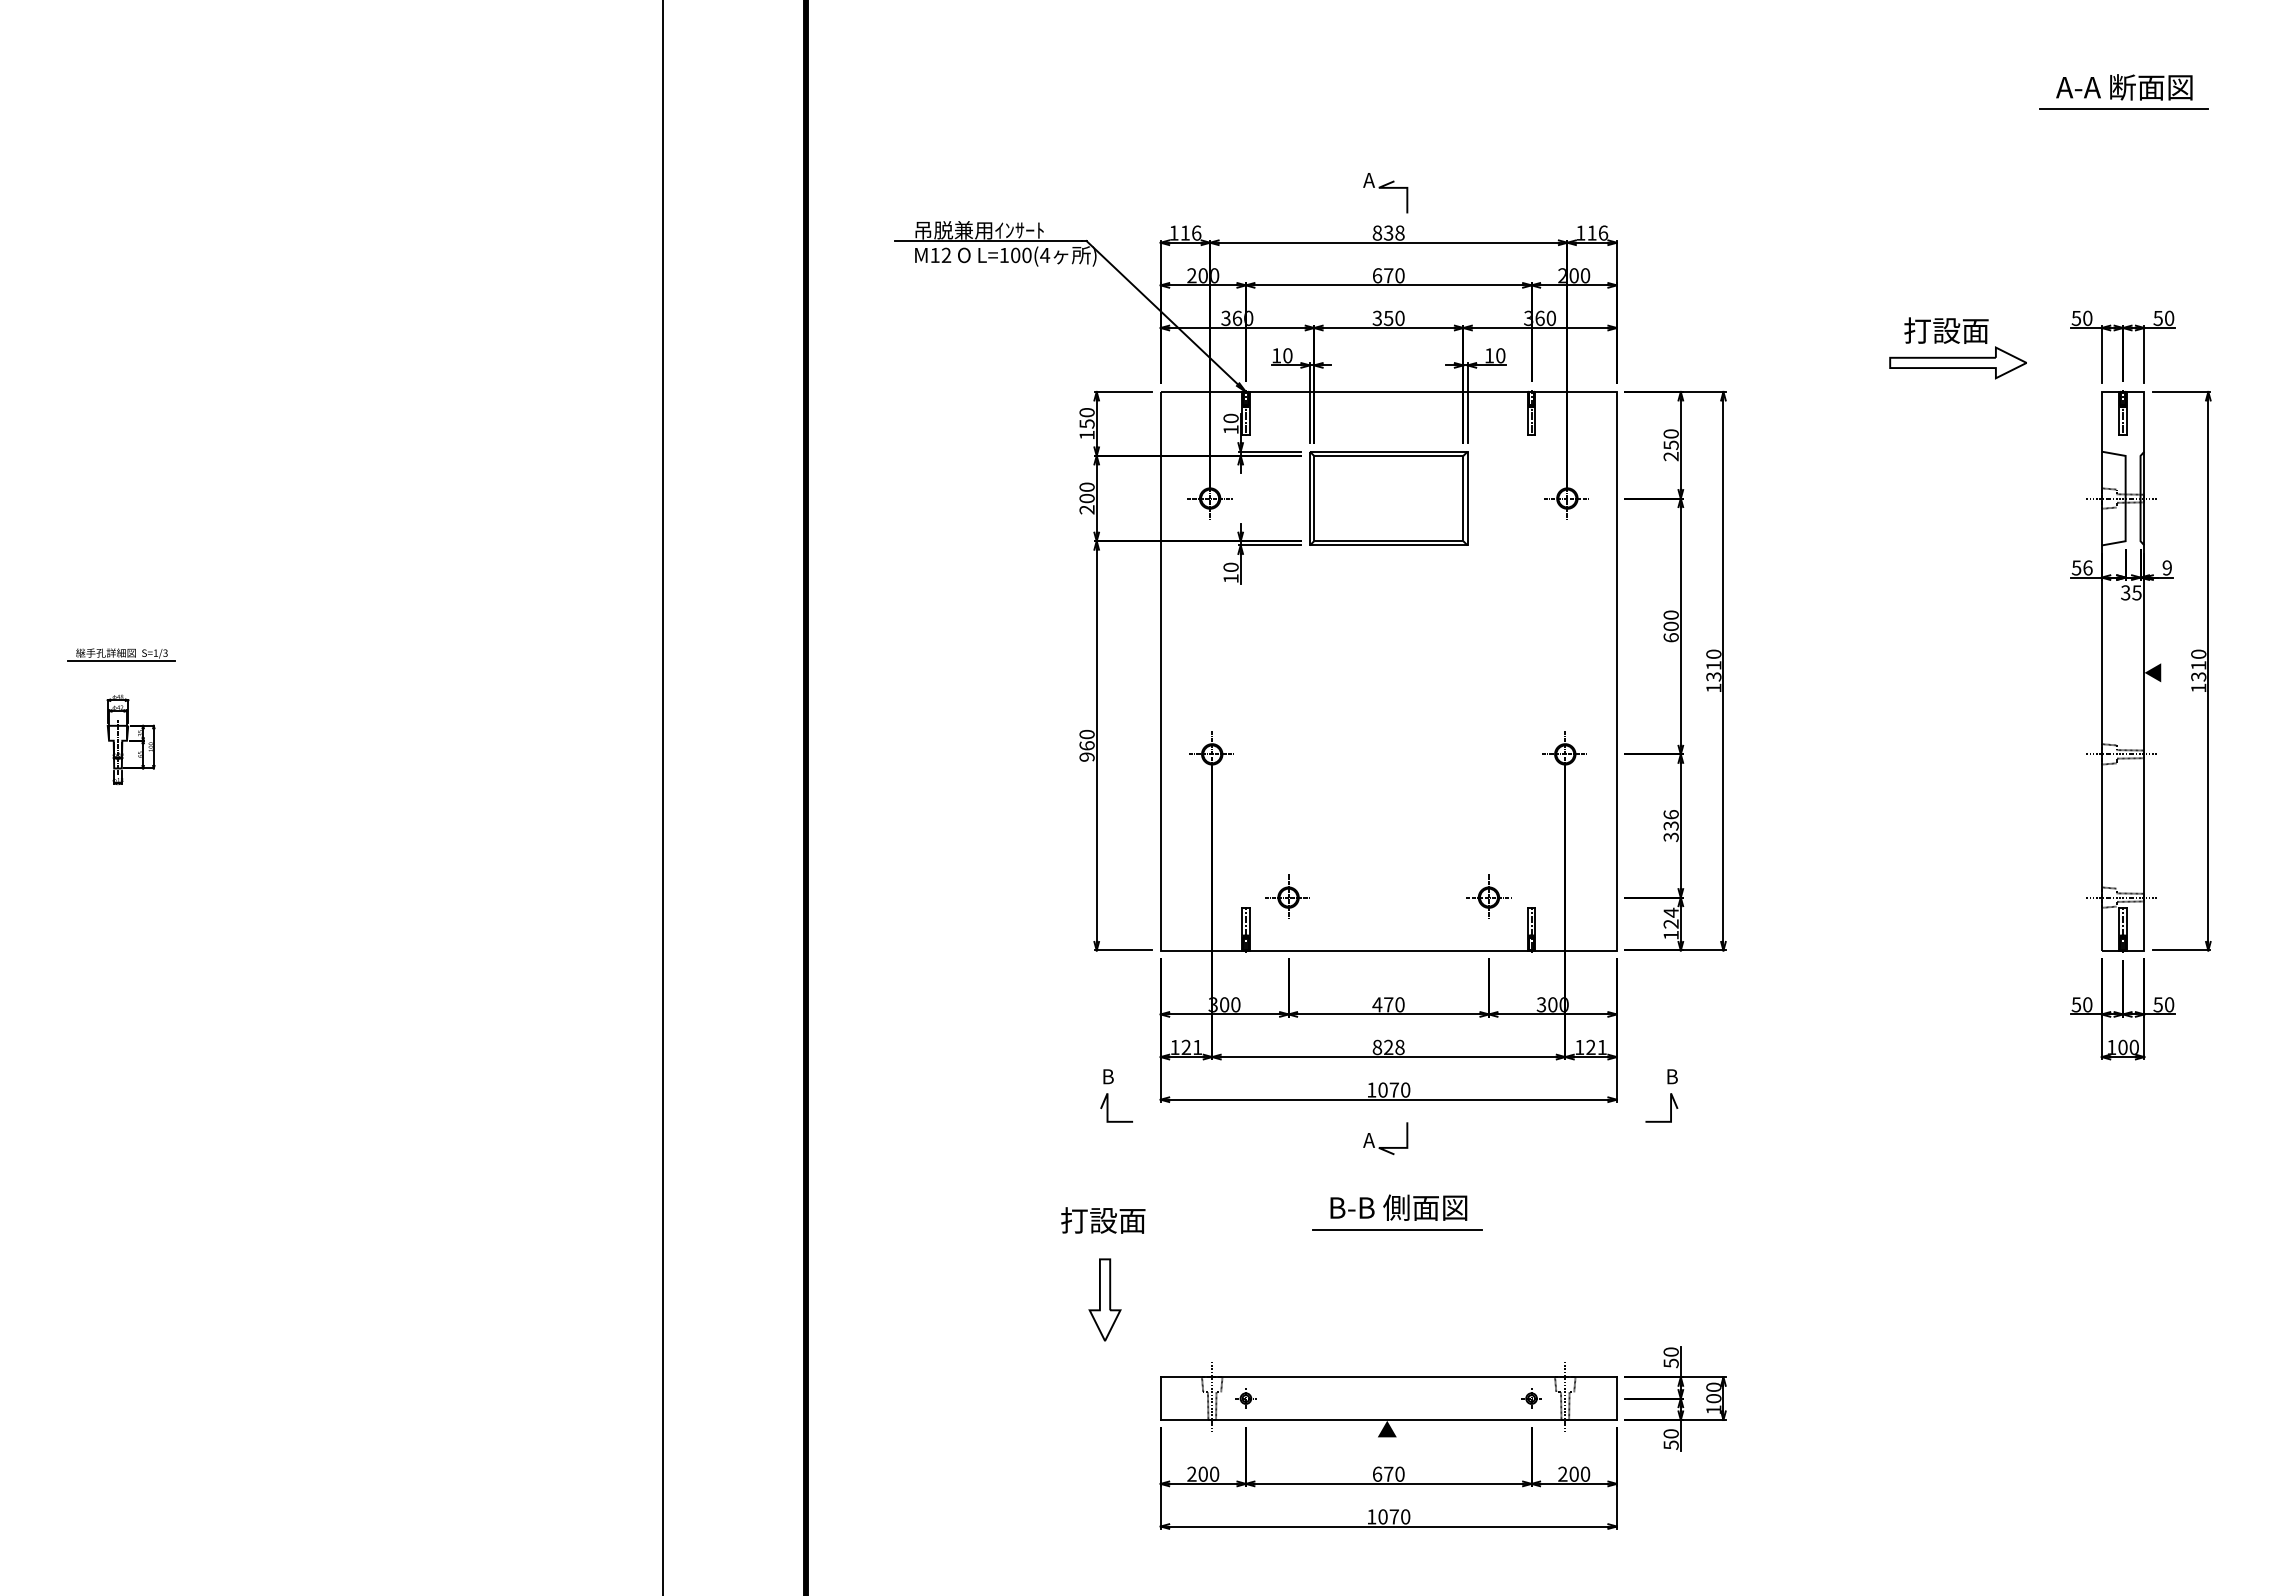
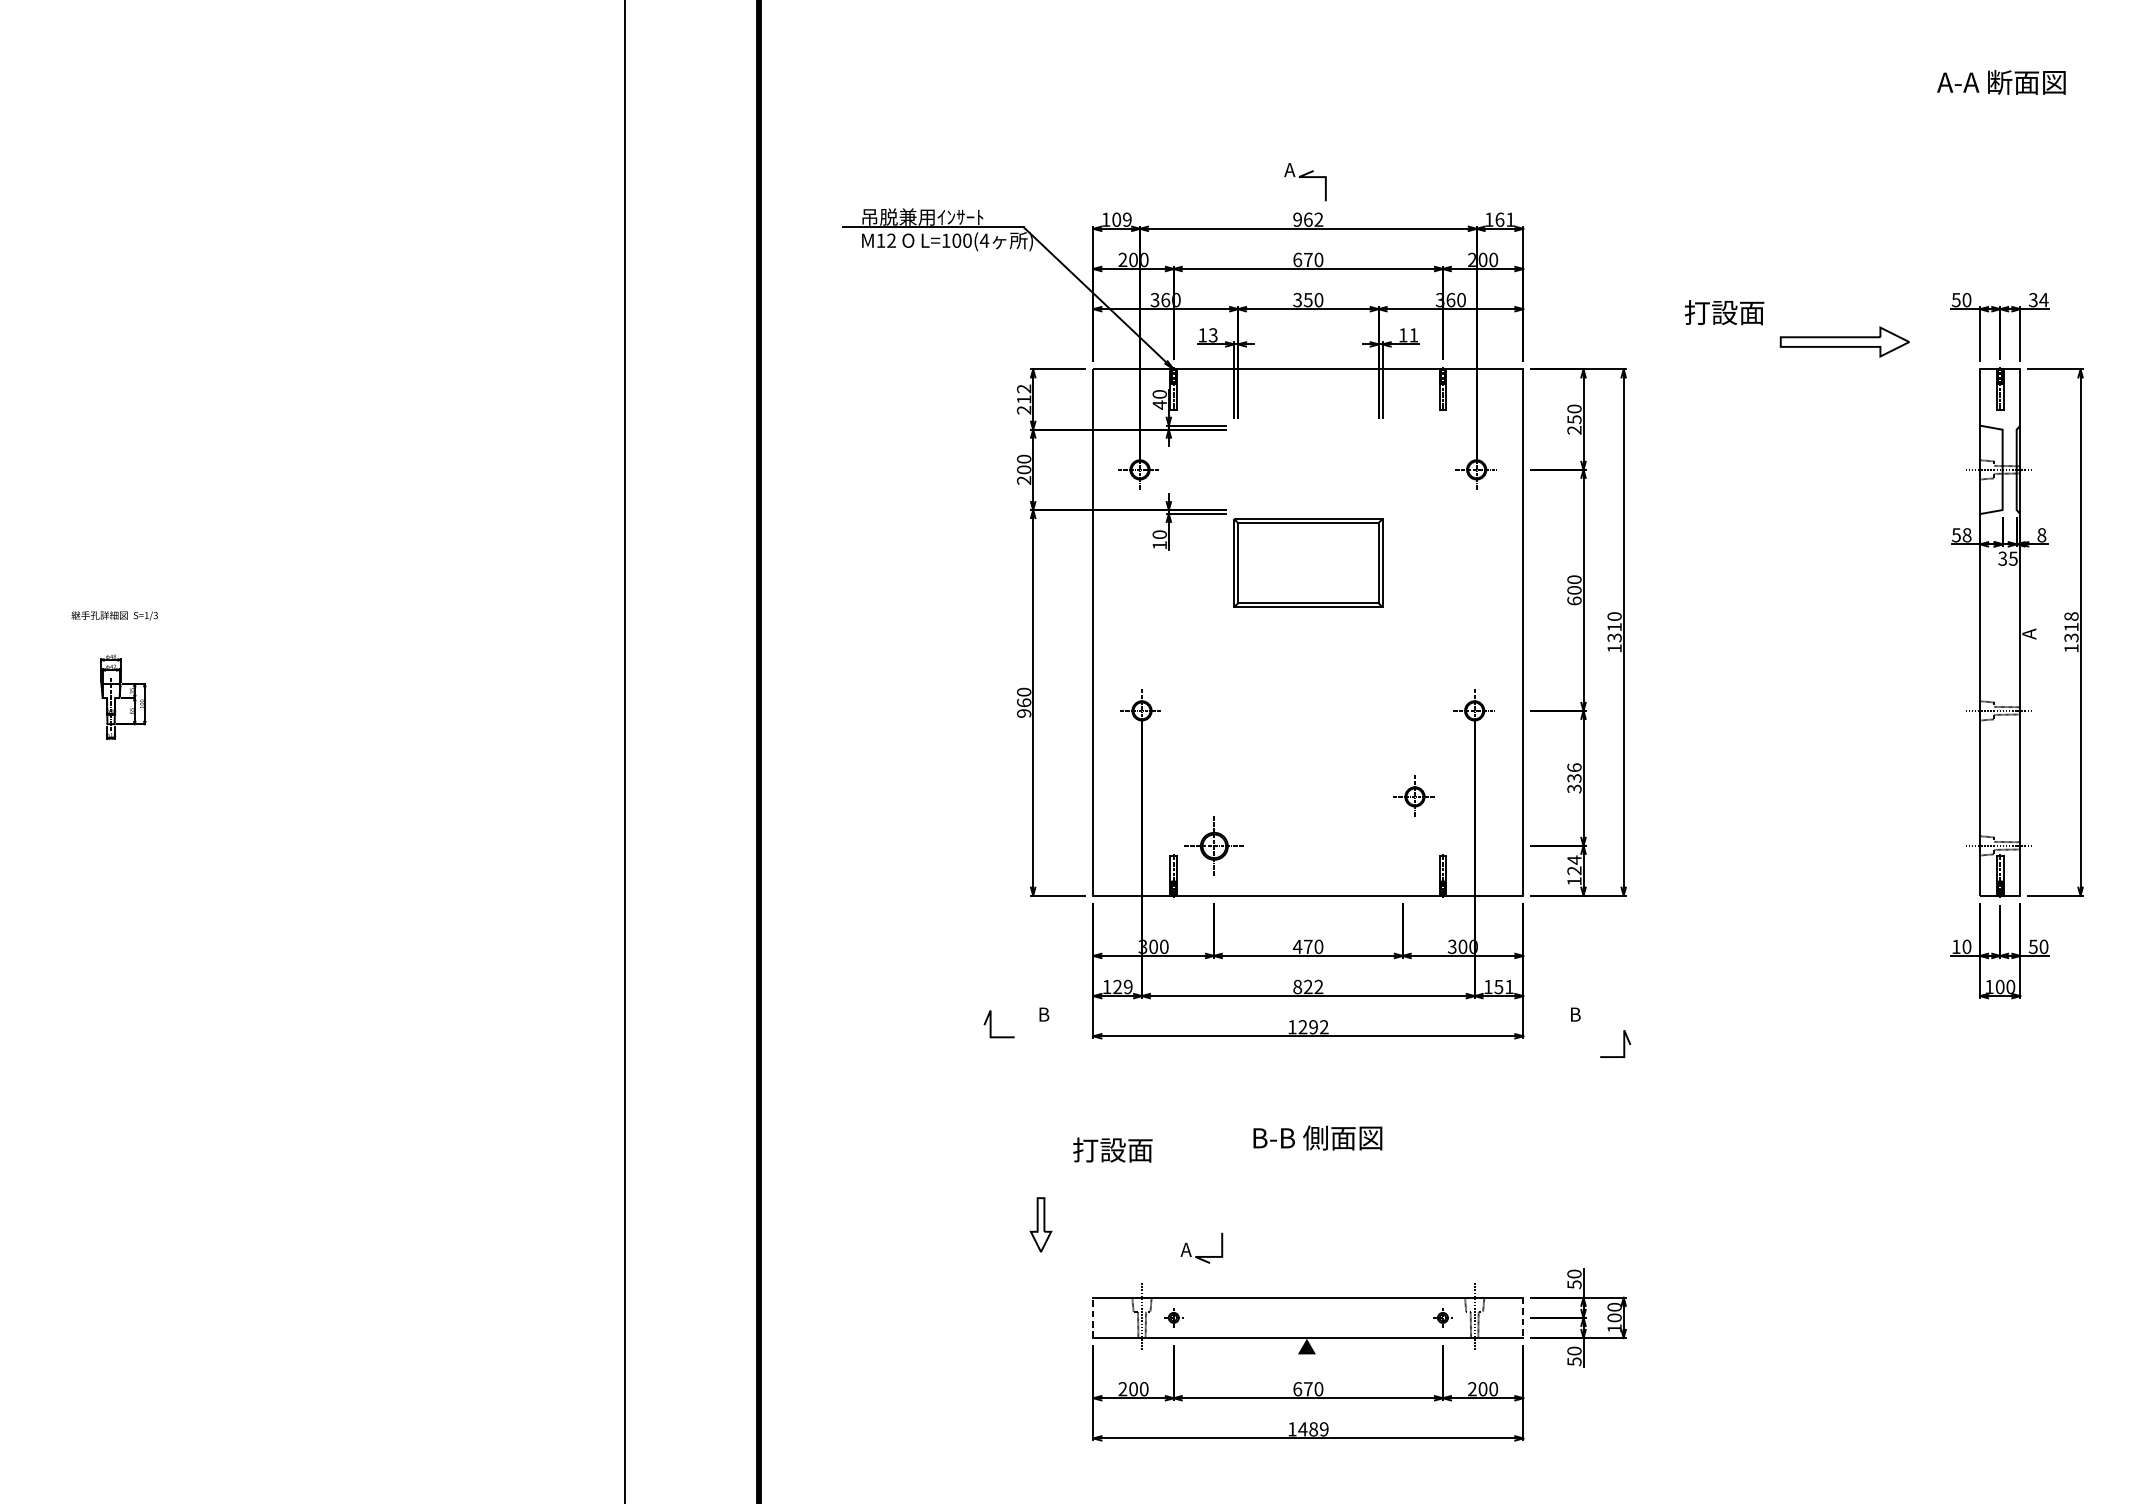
line: (2123, 109) -> (2000, 103), removed
text: (1190, 232) -> (1121, 219), 116 -> 109
text: (1388, 232) -> (1308, 219), 838 -> 962
text: (1597, 232) -> (1505, 219), 116 -> 161
text: (2164, 318) -> (2039, 300), 50 -> 34
text: (1946, 330) -> (1724, 312), moved
text: (1287, 355) -> (1212, 335), 10 -> 13
text: (1500, 355) -> (1413, 335), 10 -> 11
text: (1086, 423) -> (1023, 399), 150 -> 212
text: (1230, 429) -> (1159, 404), 10 -> 40
part: (1388, 498) -> (1308, 563), moved
text: (2087, 567) -> (1966, 534), 56 -> 58
text: (2166, 567) -> (2041, 534), 9 -> 8
text: (2198, 653) -> (2071, 615), 1310 -> 1318
line: (121, 661) -> (114, 623), removed
text: (2153, 672) -> (2028, 633), ▲ -> A
part: (1287, 896) -> (1212, 844), size x1.4
part: (1488, 896) -> (1414, 795), moved
text: (2076, 1004) -> (1956, 946), 50 -> 10
text: (1197, 1047) -> (1128, 987), 121 -> 129
text: (1399, 1047) -> (1318, 987), 828 -> 822
text: (1590, 1047) -> (1498, 987), 121 -> 151
text: (1394, 1089) -> (1313, 1026), 1070 -> 1292
line: (1108, 1107) -> (991, 1023), moved
line: (1670, 1107) -> (1623, 1043), moved
part: (1385, 1147) -> (1201, 1256), moved
text: (1103, 1220) -> (1113, 1150), moved
line: (1397, 1229) -> (1316, 1158), removed
part: (1104, 1299) -> (1040, 1224), size x0.7
line: (1160, 1398) -> (1093, 1317), solid -> dashed
line: (1616, 1399) -> (1522, 1318), solid -> dashed
text: (1393, 1516) -> (1312, 1428), 1070 -> 1489

